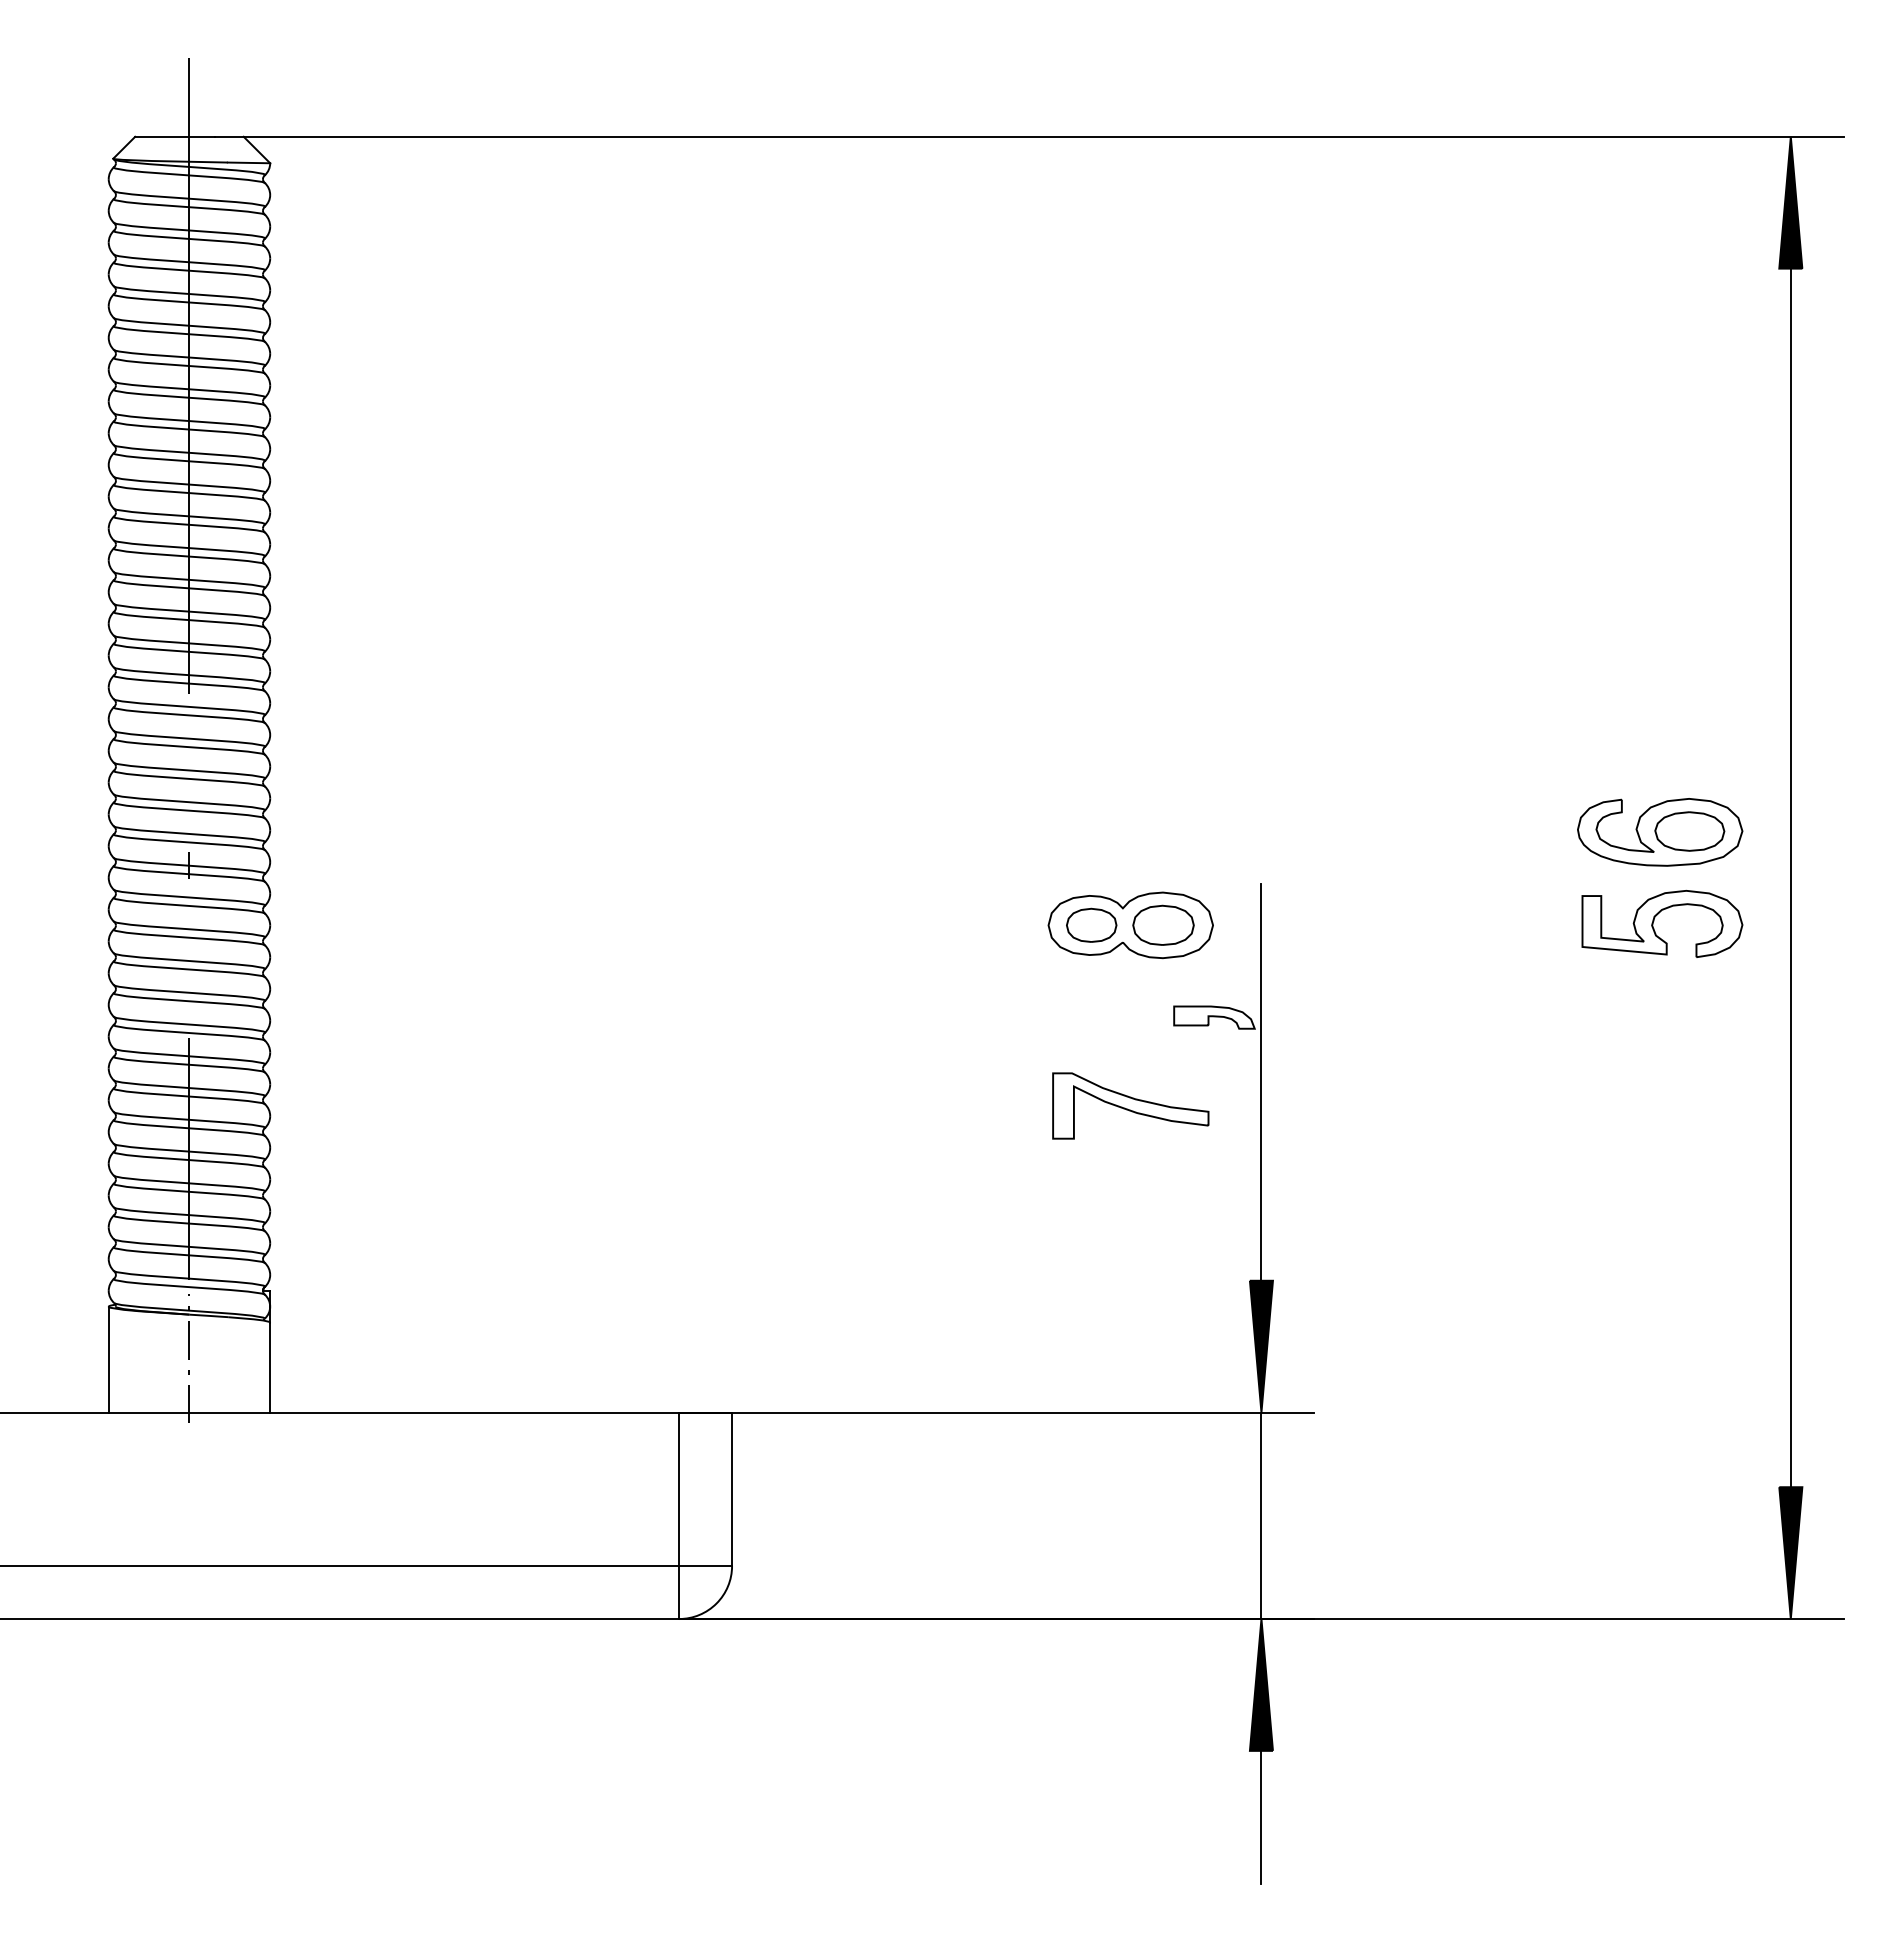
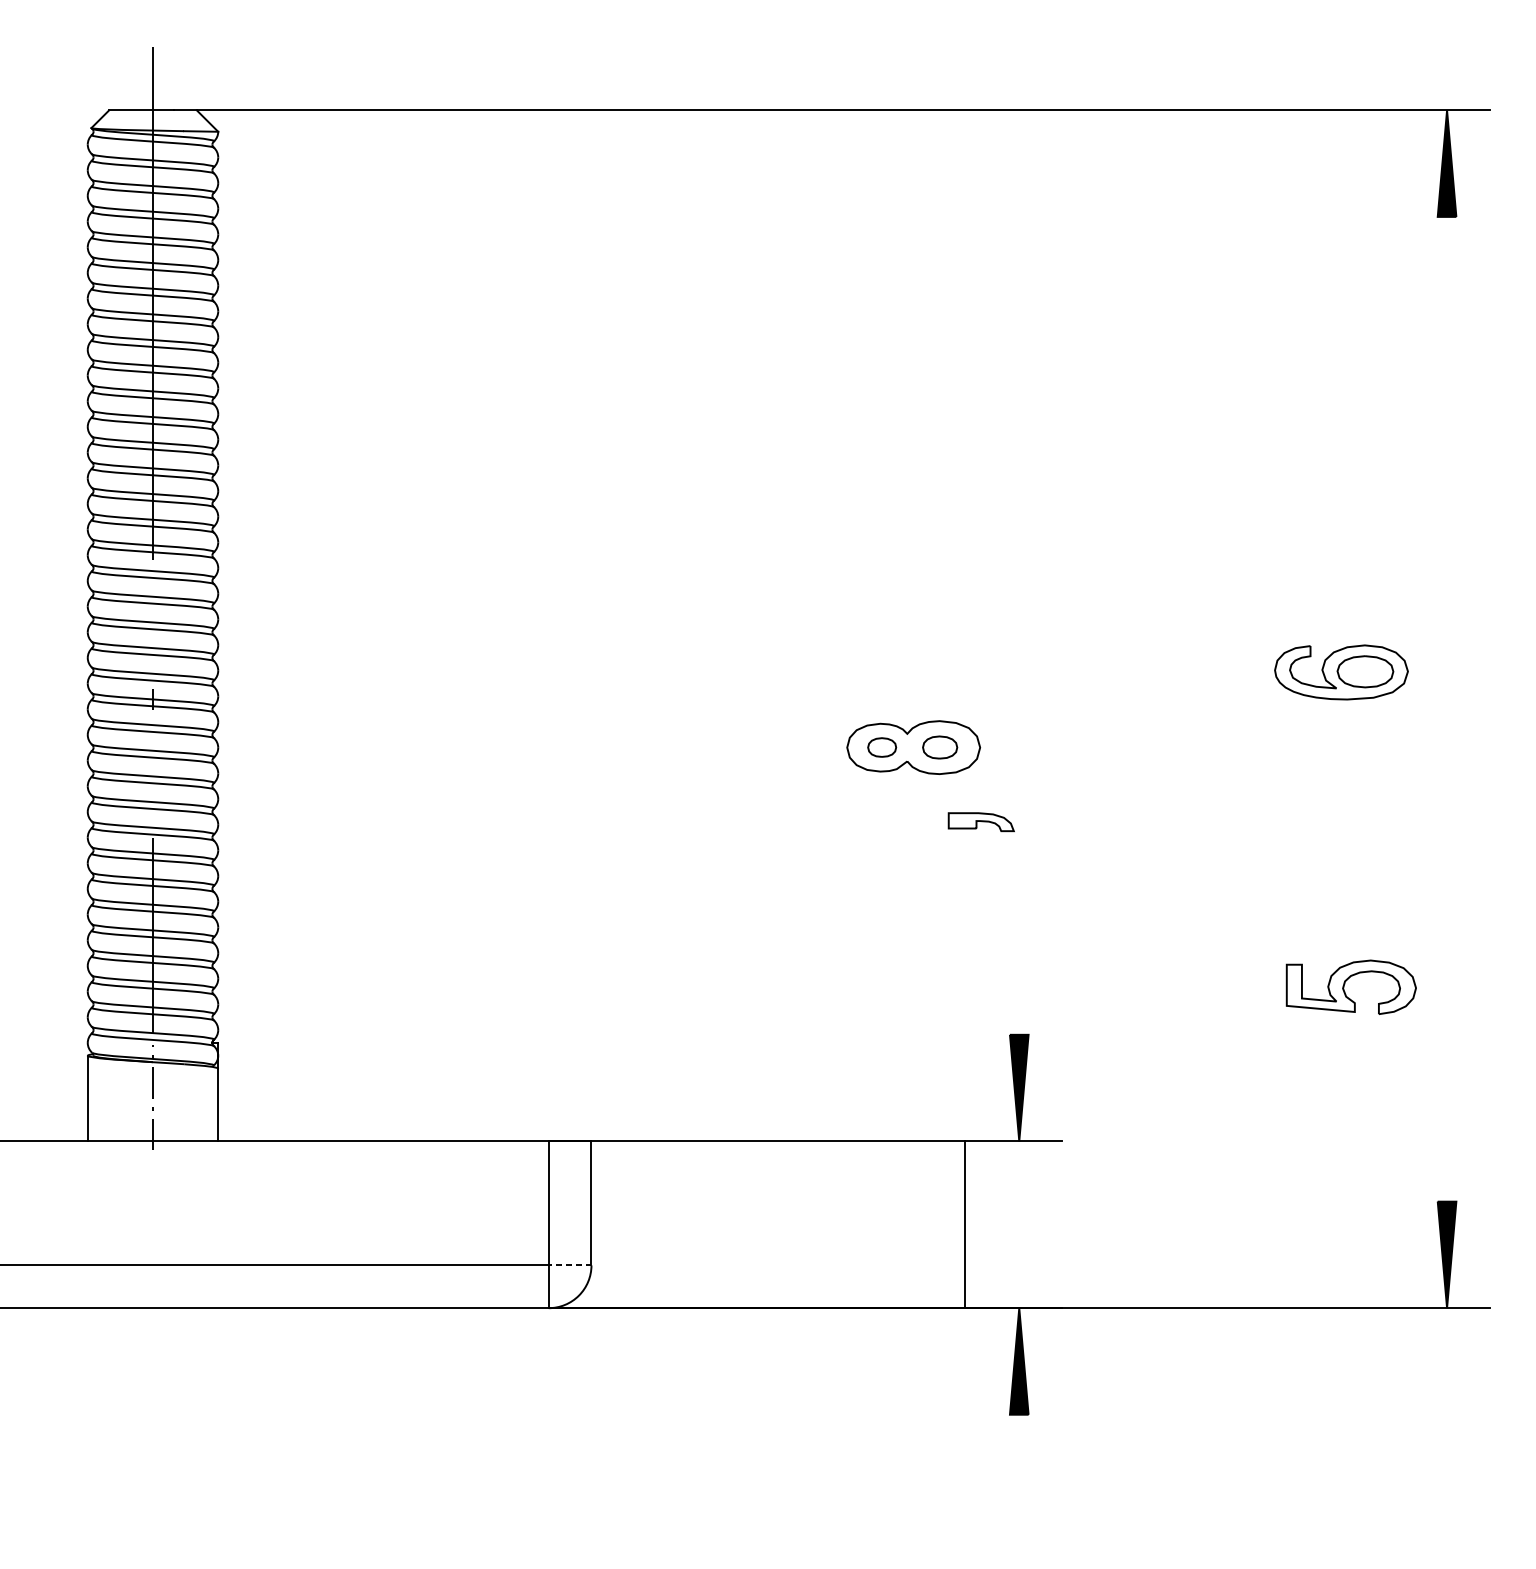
line: (1790, 877) -> (1446, 708), removed
part: (1654, 921) -> (1344, 985), moved
part: (1091, 924) -> (881, 746), size x0.7
part: (1163, 924) -> (940, 746), size x0.7
line: (1261, 1082) -> (1019, 874), removed
part: (1130, 1105) -> (913, 893), removed
line: (1261, 1515) -> (965, 1224), moved
line: (705, 1566) -> (570, 1265), solid -> dashed
line: (1261, 1816) -> (1019, 1467), removed

